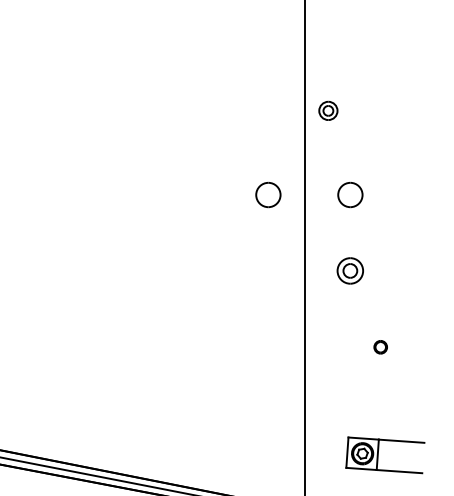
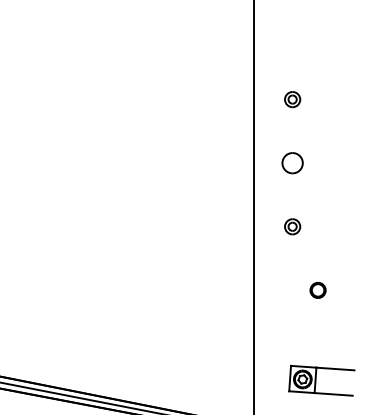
part: (328, 110) -> (292, 99), moved
part: (268, 195) -> (224, 163), removed
part: (350, 271) -> (292, 227), size x0.71
part: (380, 347) -> (317, 290), size x1.43

